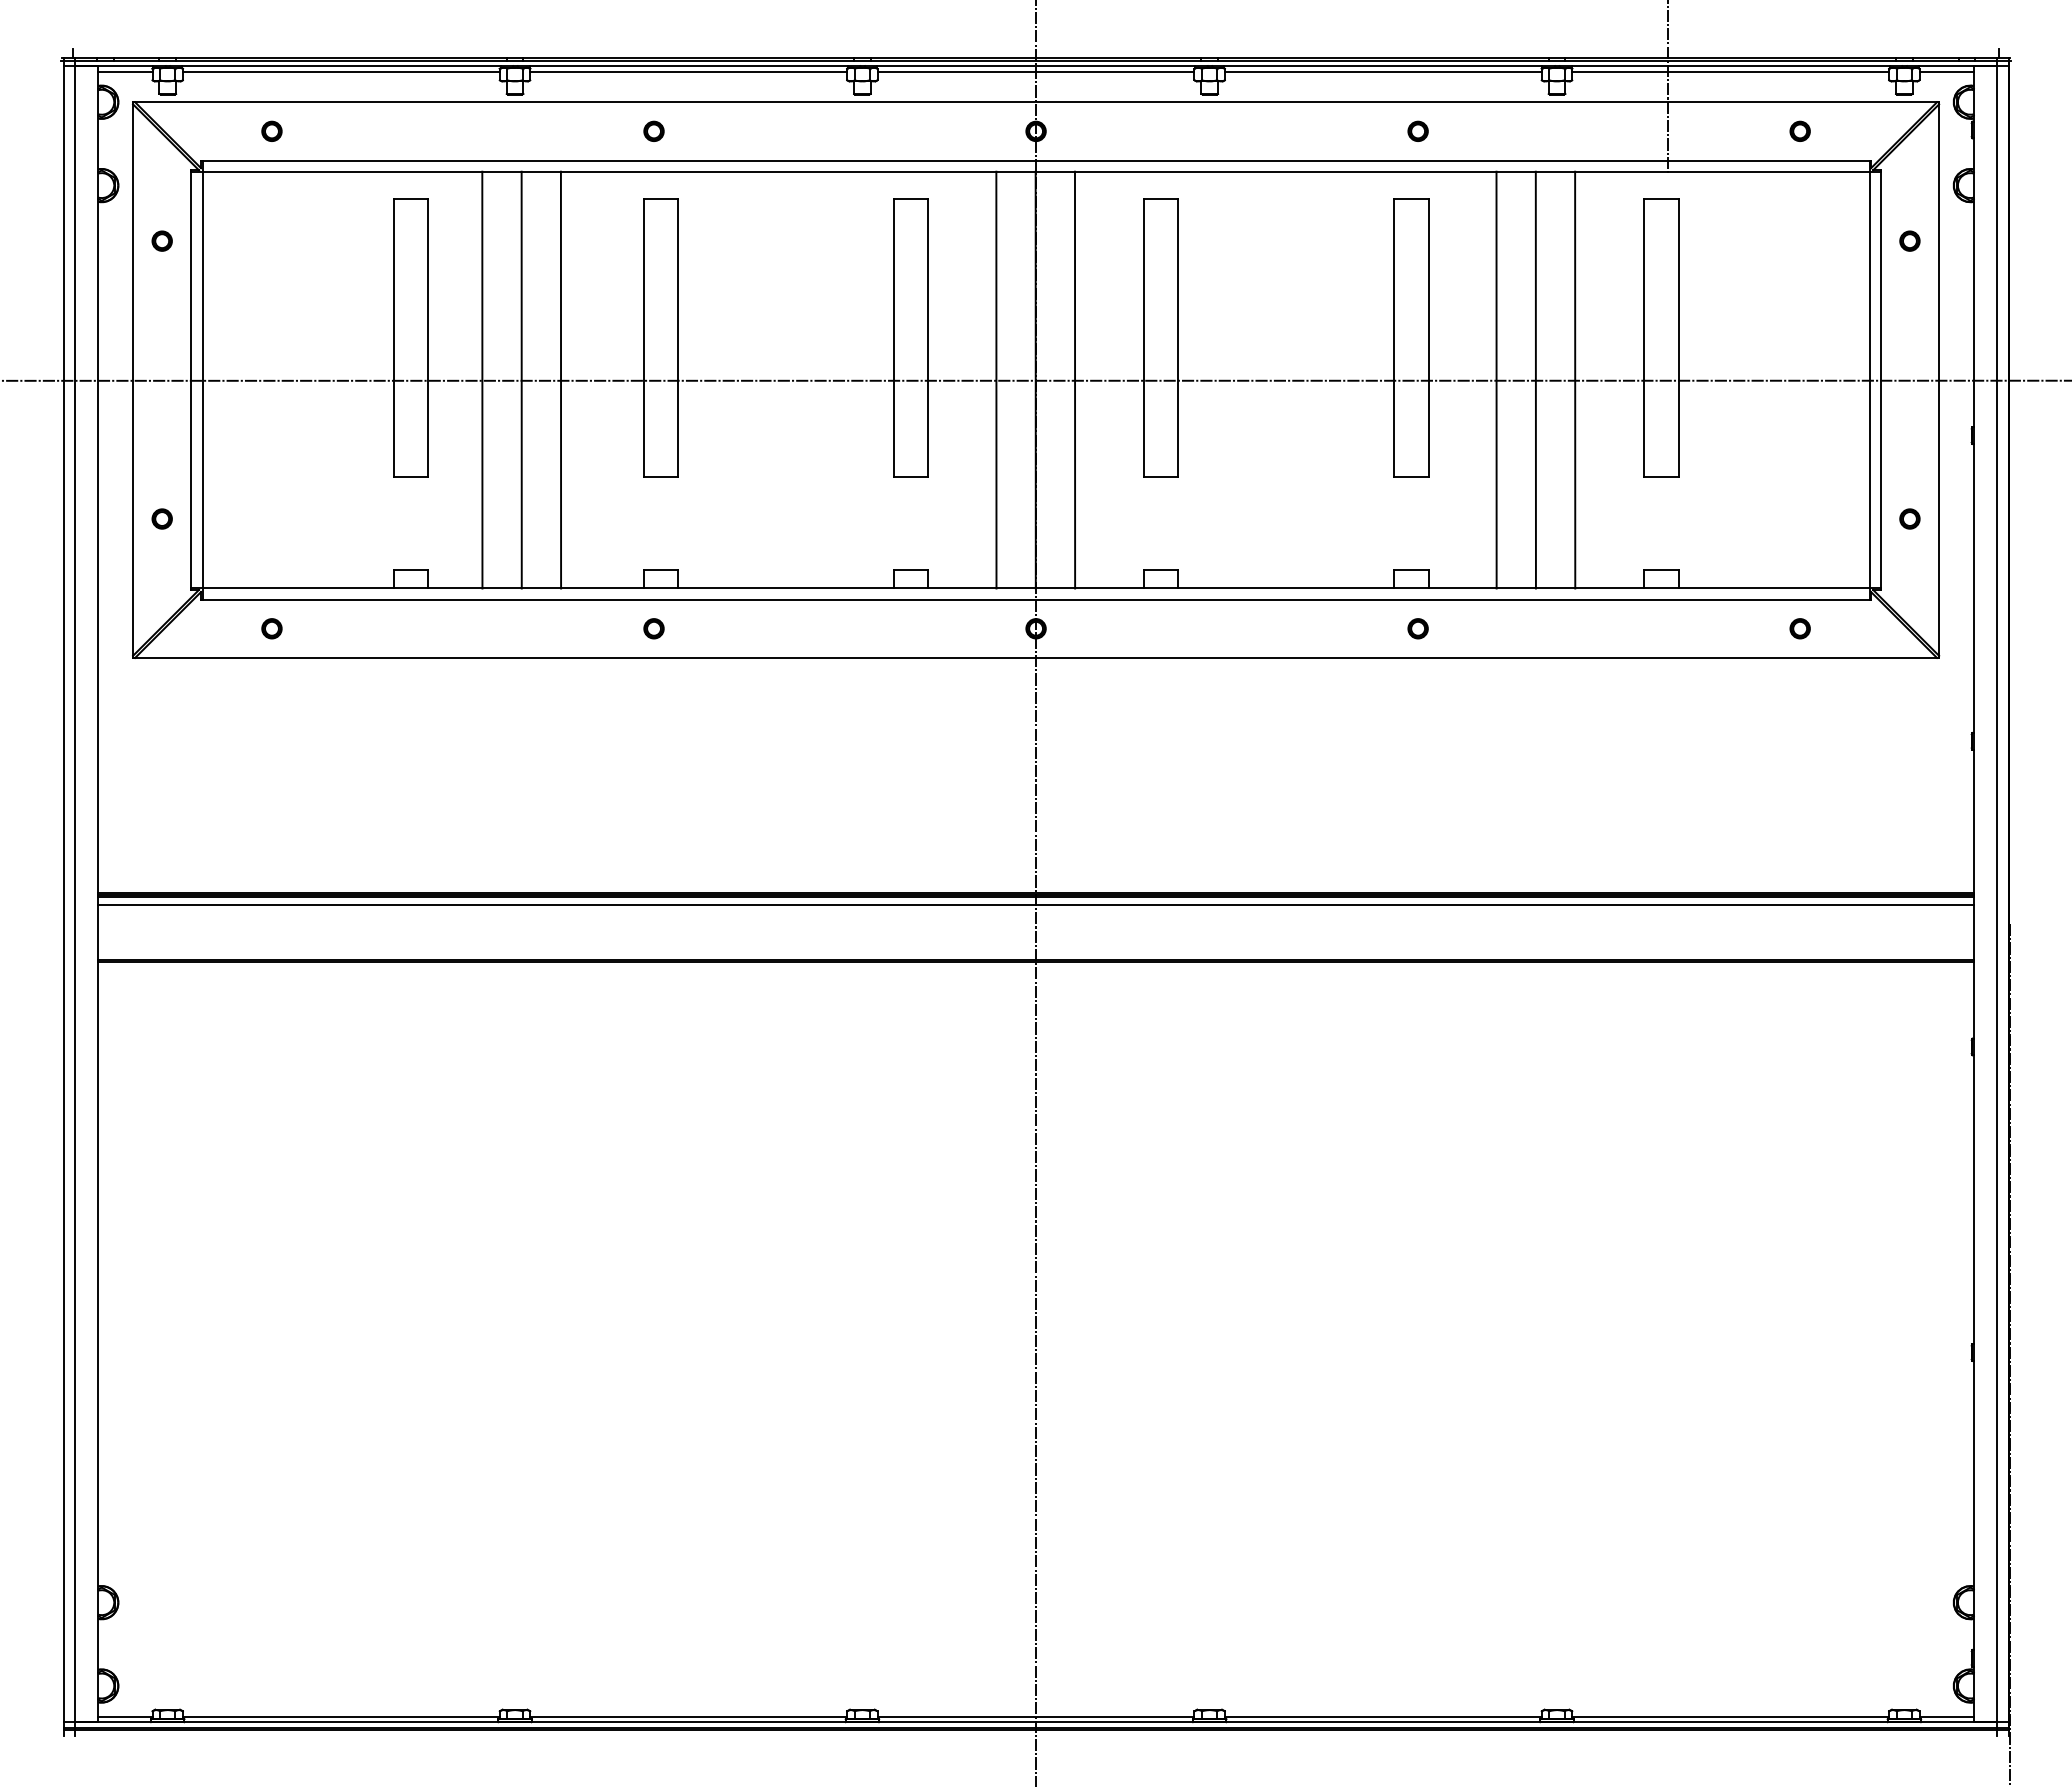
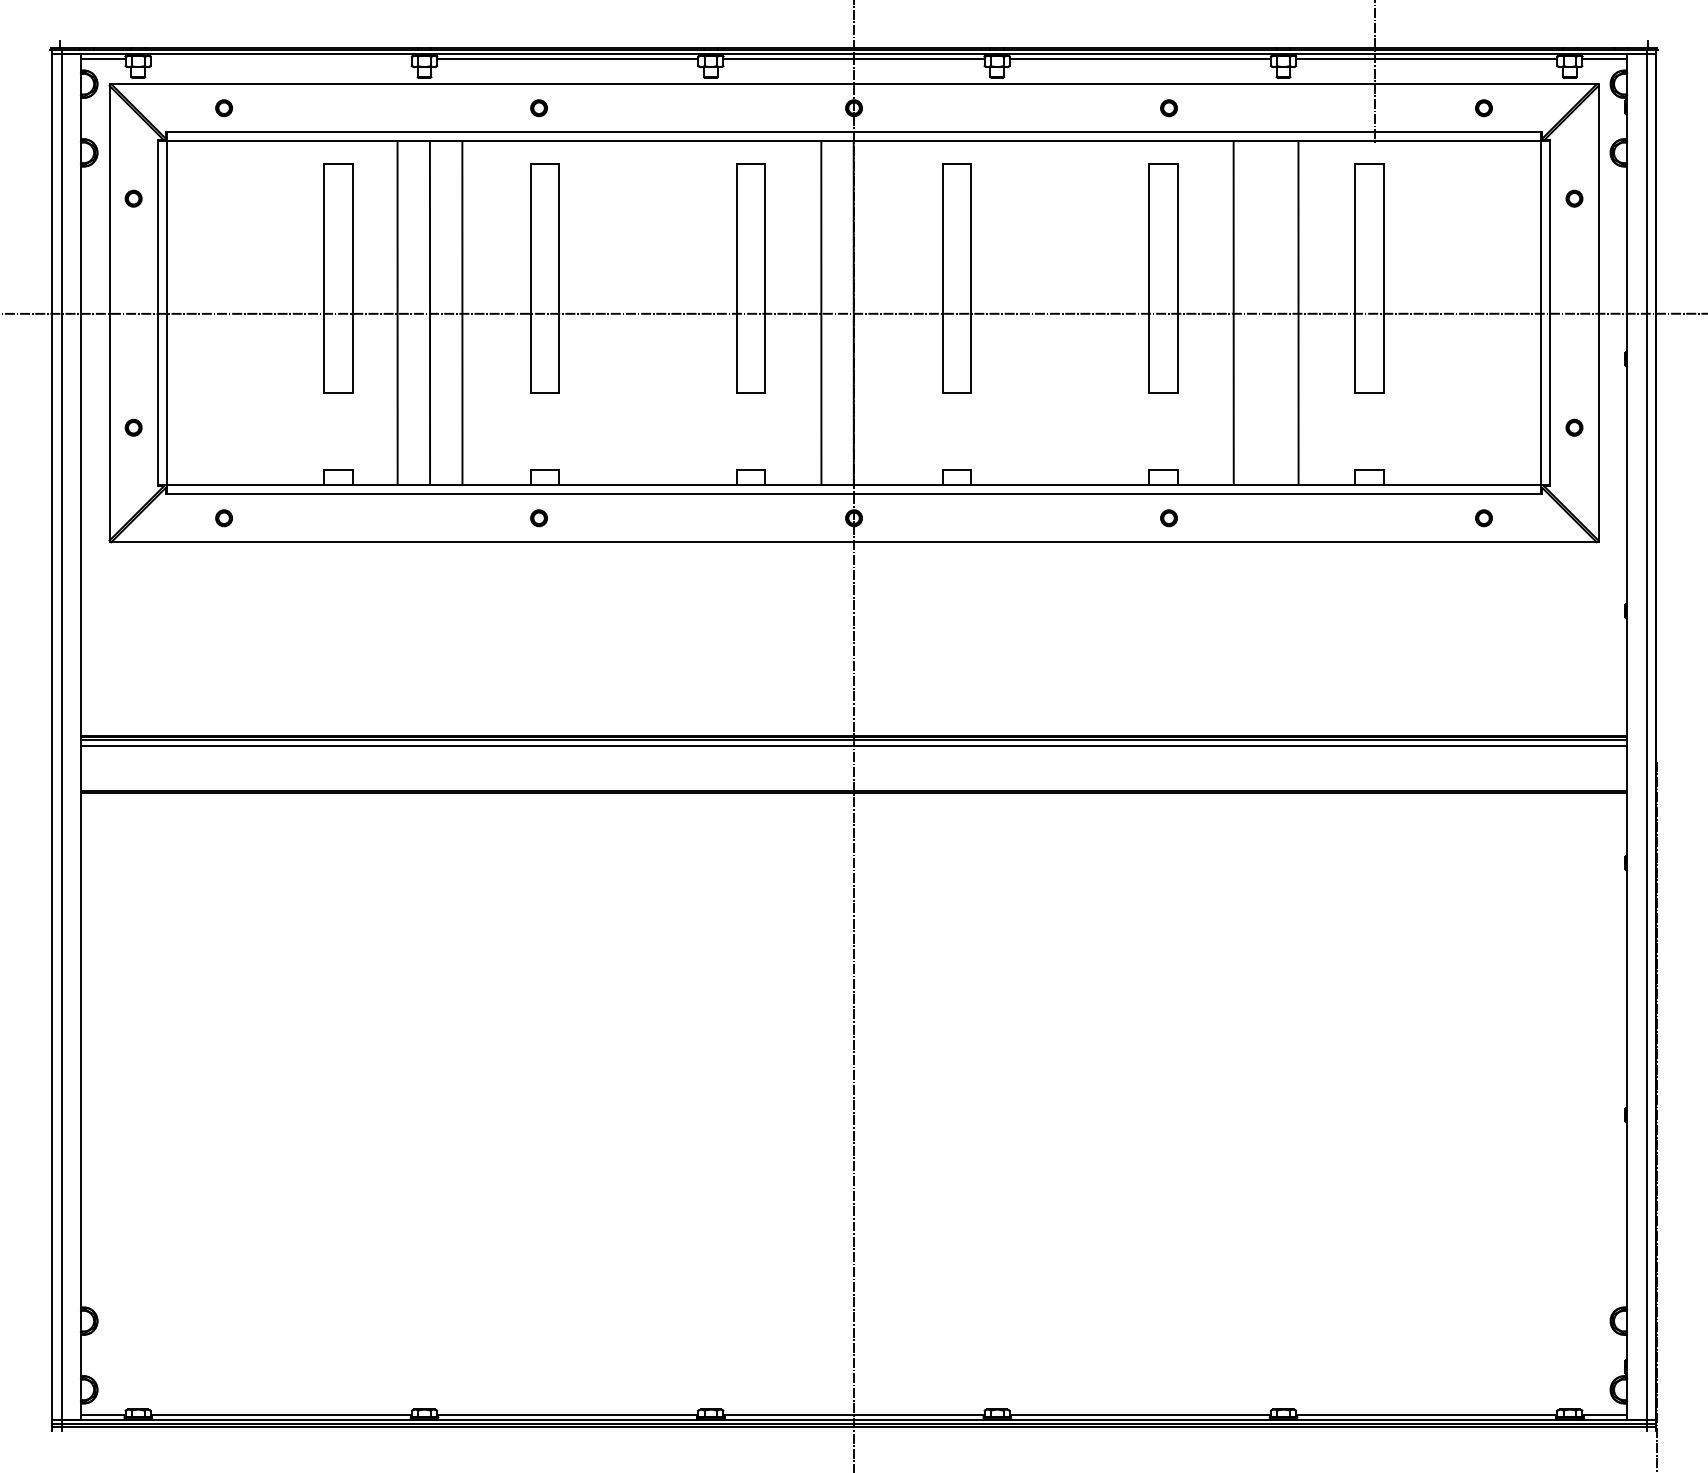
line: (340, 71) -> (280, 58), removed
line: (1074, 379) -> (885, 312), removed
line: (1535, 379) -> (1265, 312), removed

